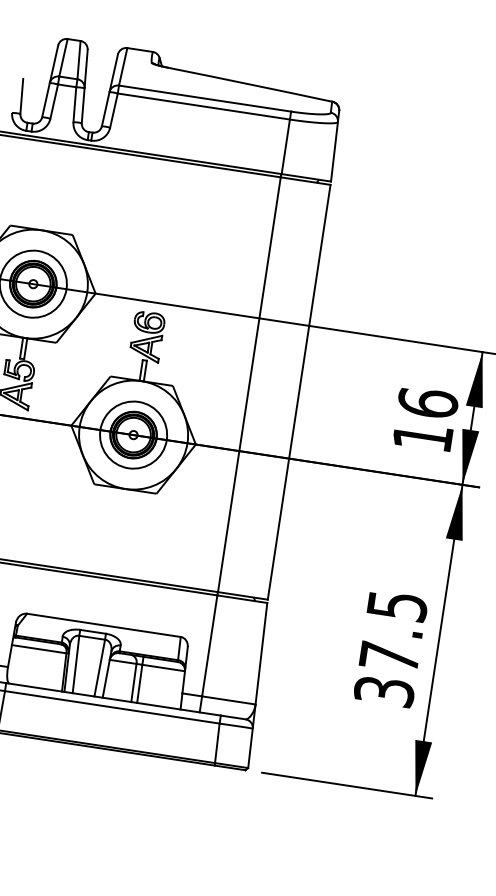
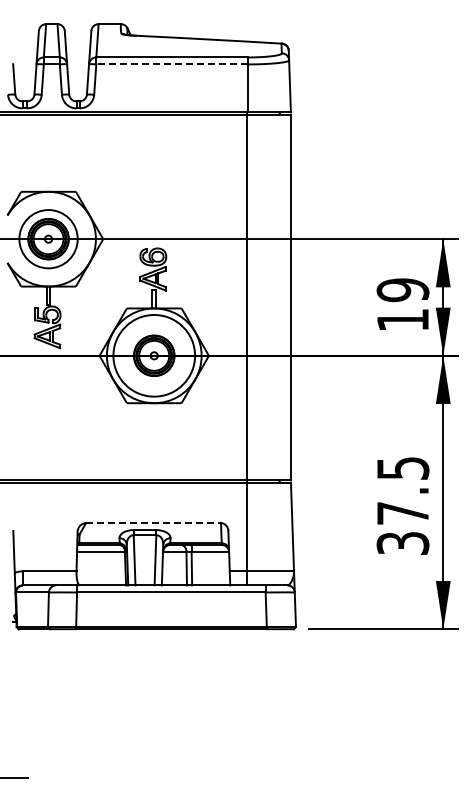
line: (203, 106) -> (171, 64), solid -> dashed
text: (427, 403) -> (402, 290), 16 -> 19
circle: (133, 434) -> (154, 355), size x1.4
line: (105, 625) -> (154, 523), solid -> dashed

